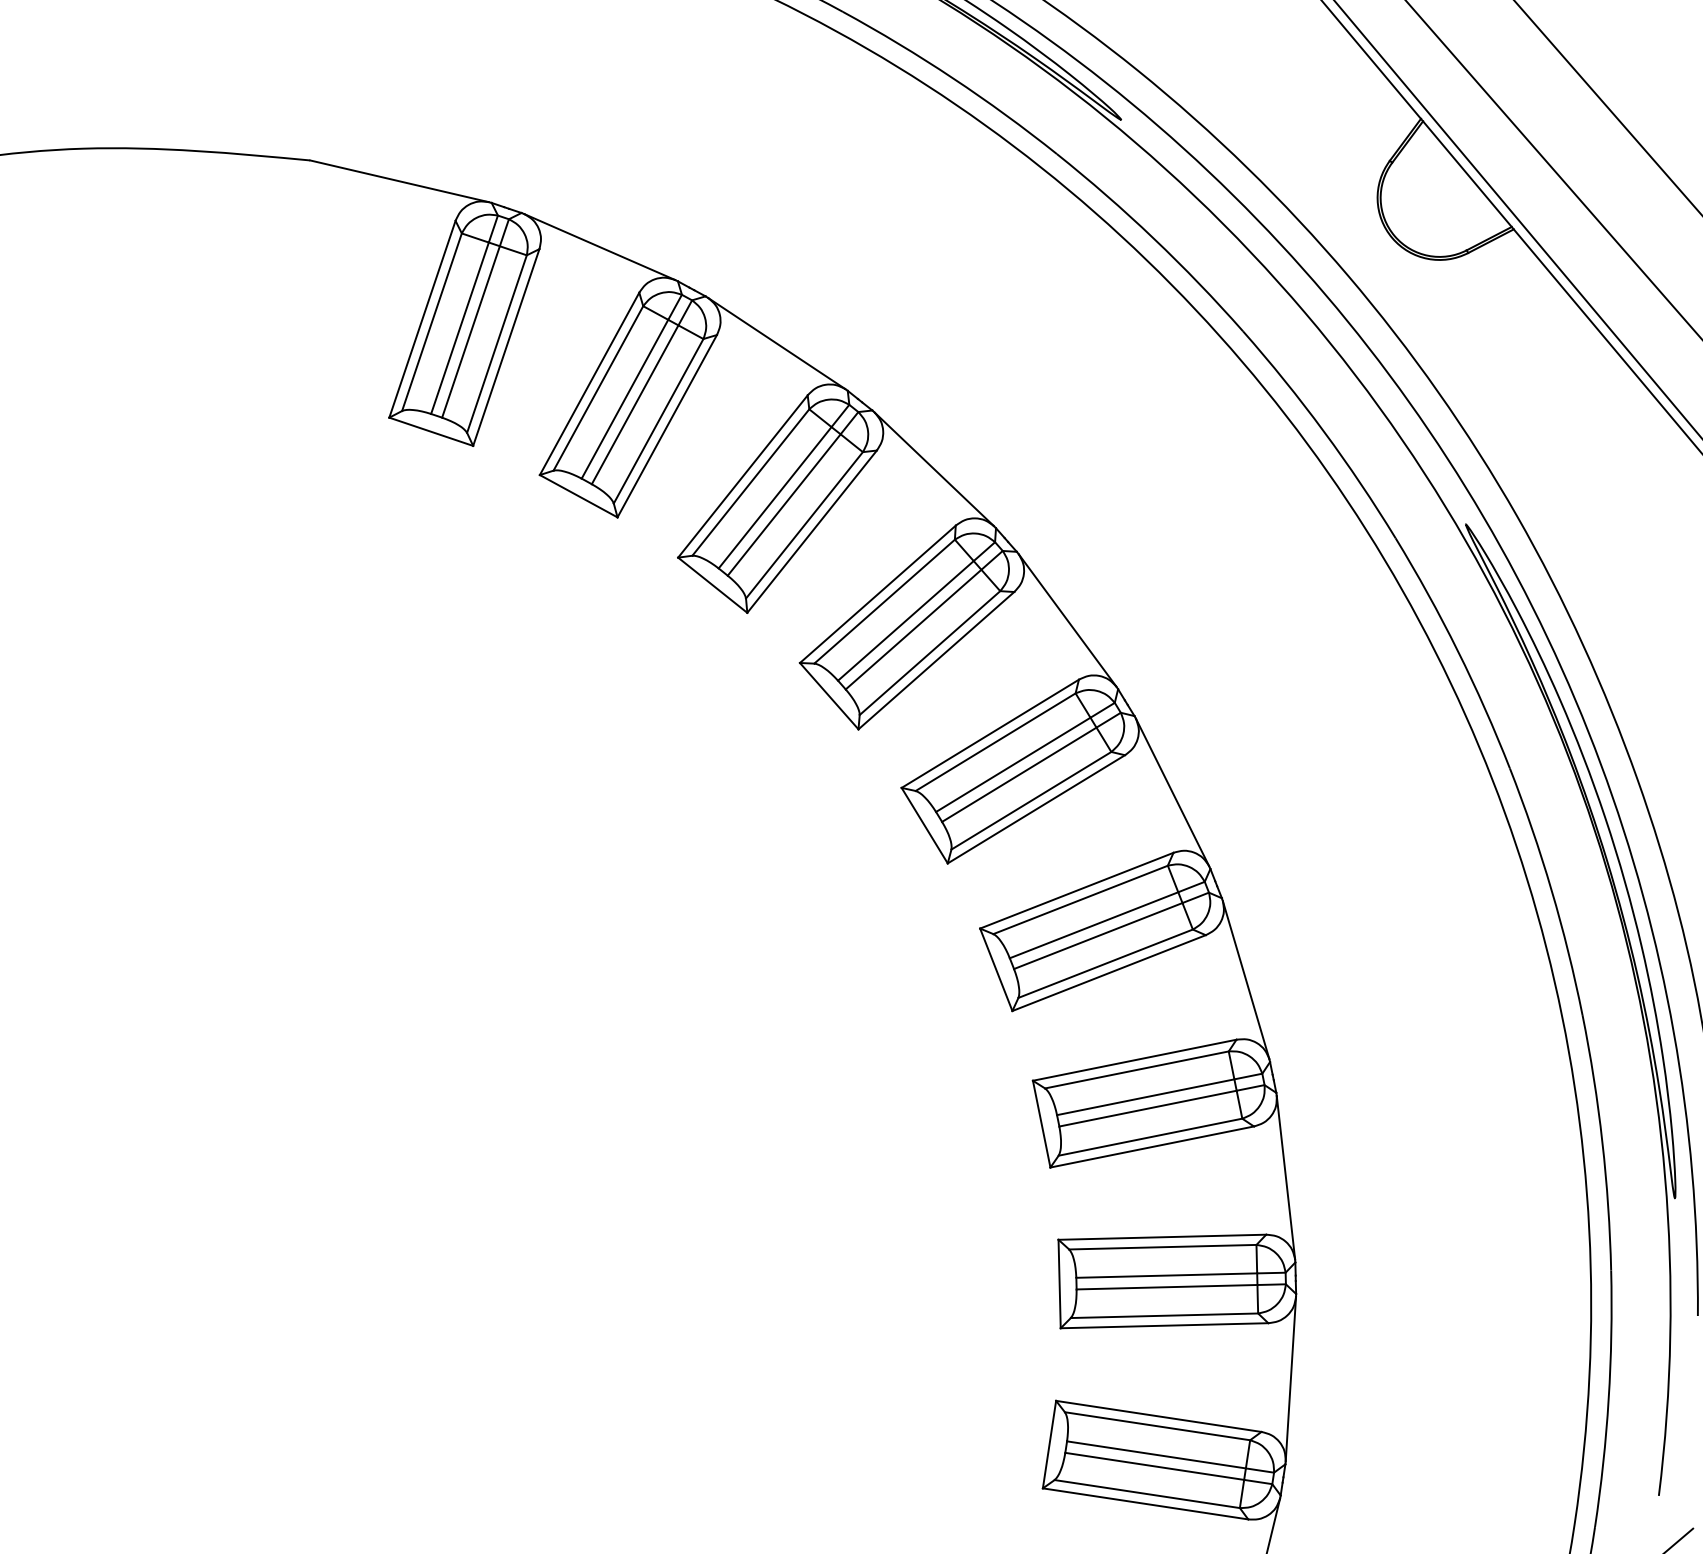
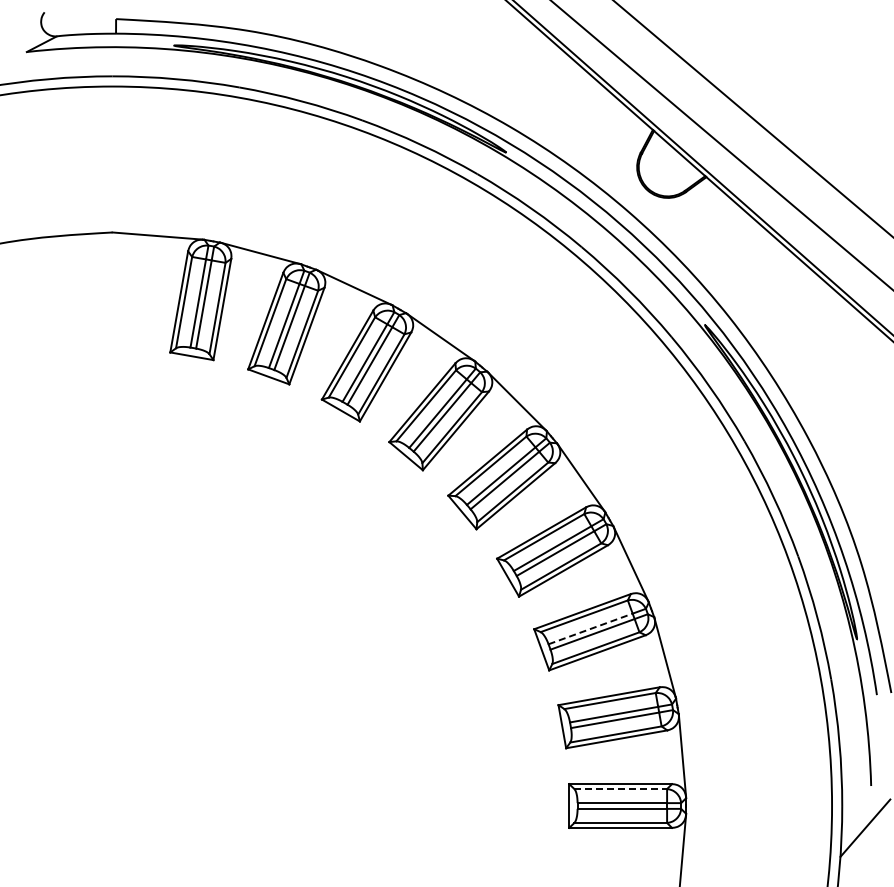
line: (1145, 1096) -> (590, 628), solid -> dashed
line: (1158, 1427) -> (621, 789), solid -> dashed

